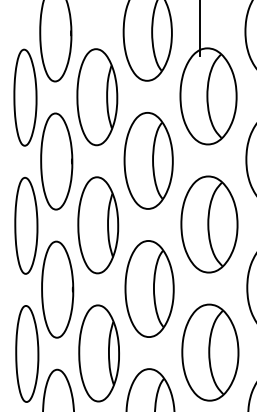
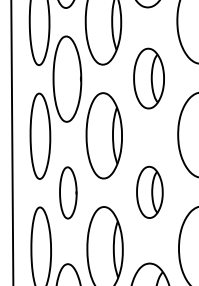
part: (148, 160) -> (148, 78), size x0.7
part: (149, 288) -> (149, 191), size x0.6
part: (57, 289) -> (68, 192), size x0.6

